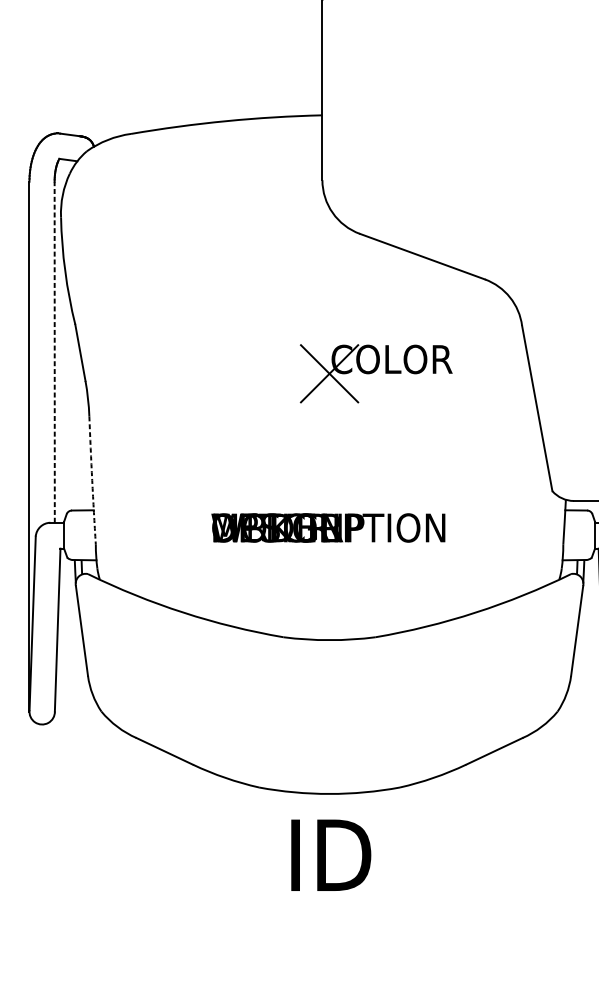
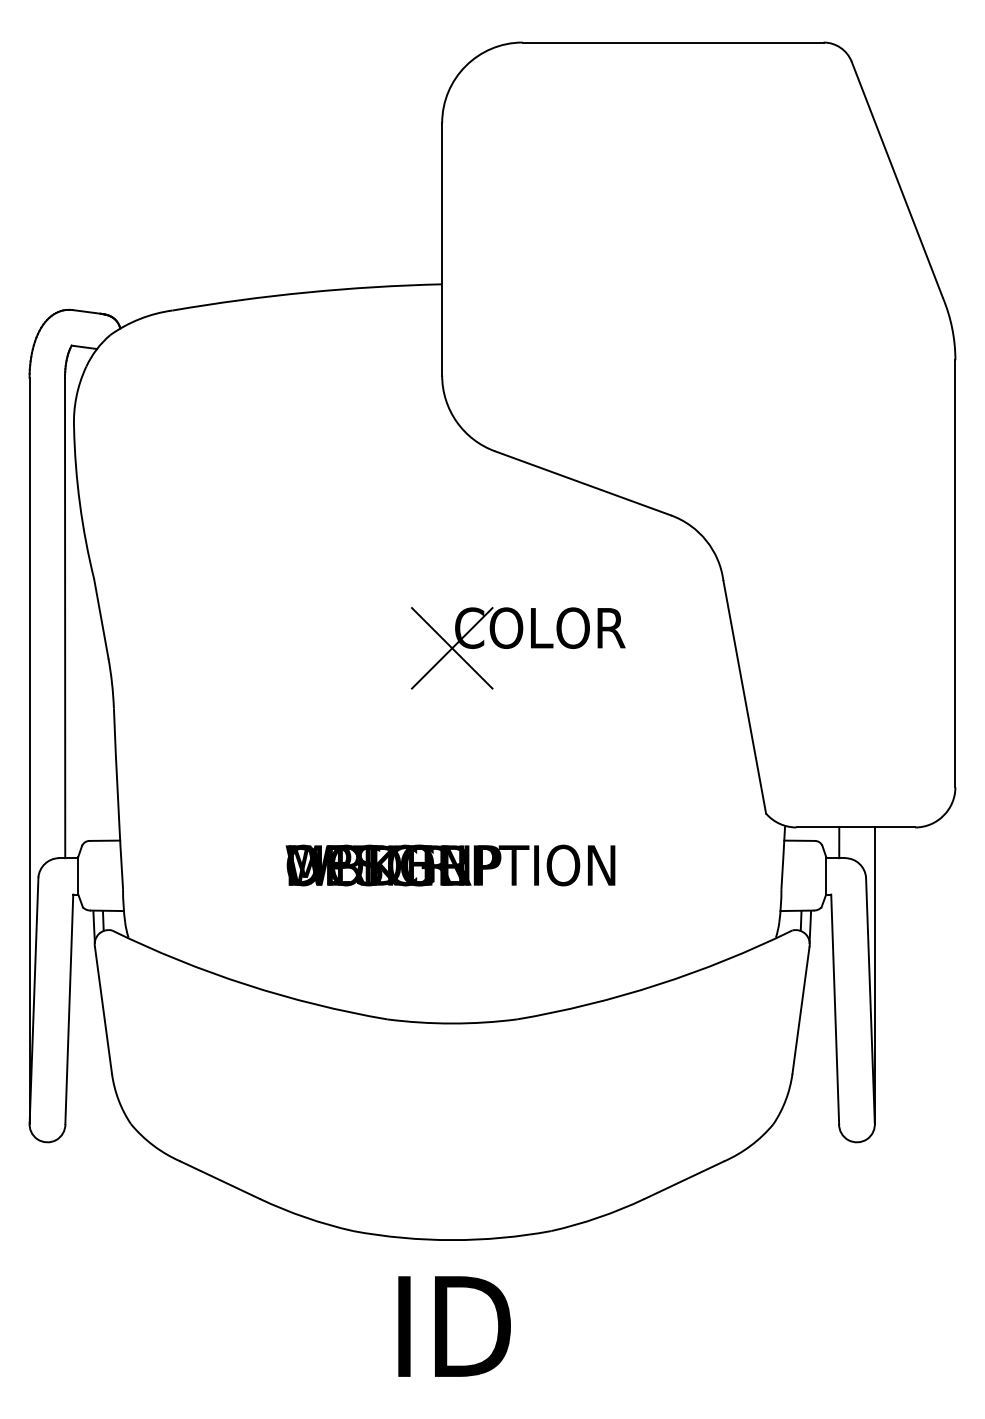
line: (54, 351) -> (65, 617), dashed -> solid
arc: (91, 480) -> (117, 798), dashed -> solid

